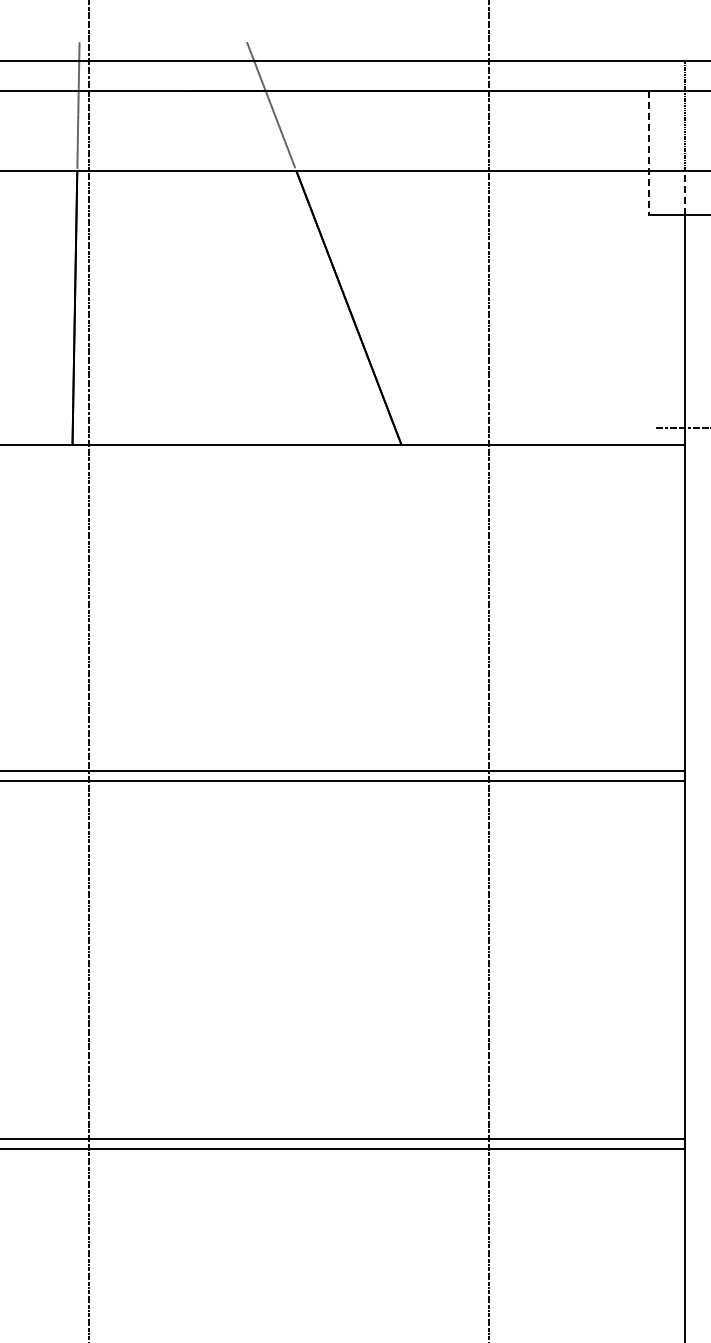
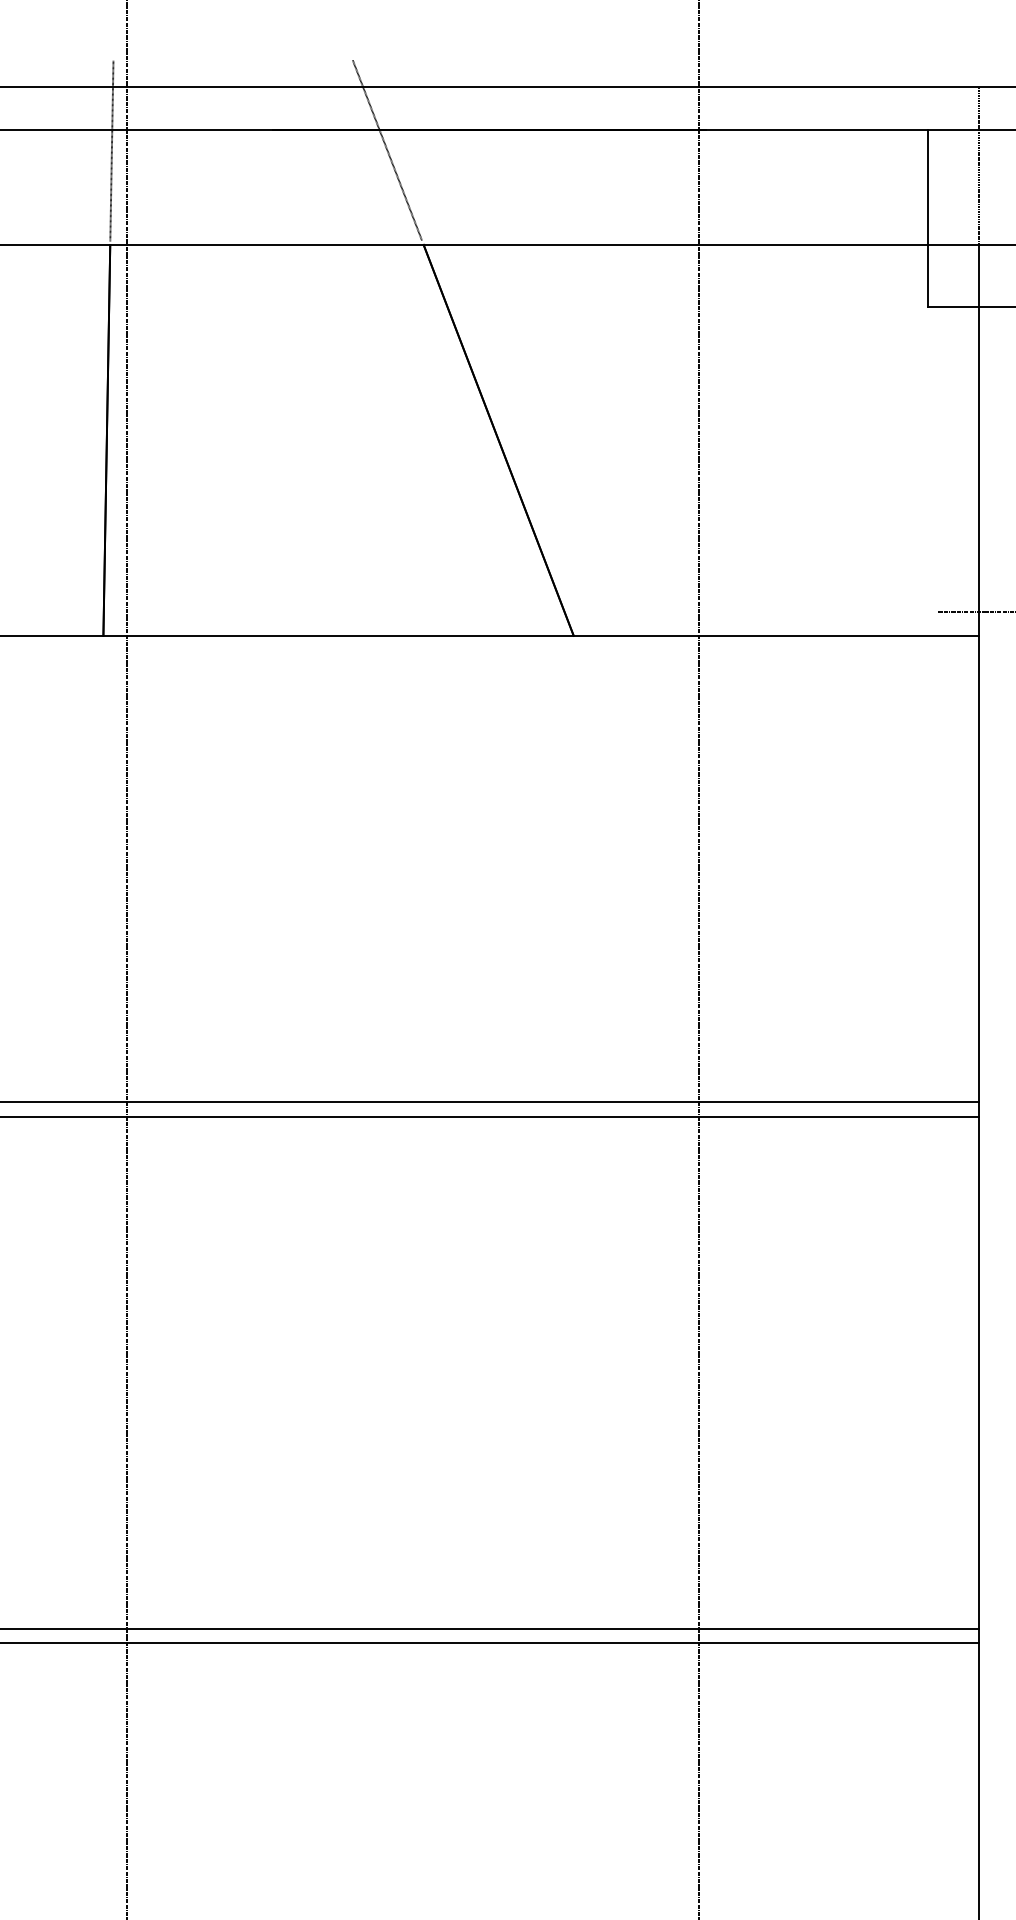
line: (649, 153) -> (928, 219), dashed -> solid
line: (684, 193) -> (978, 276), dashed -> solid

